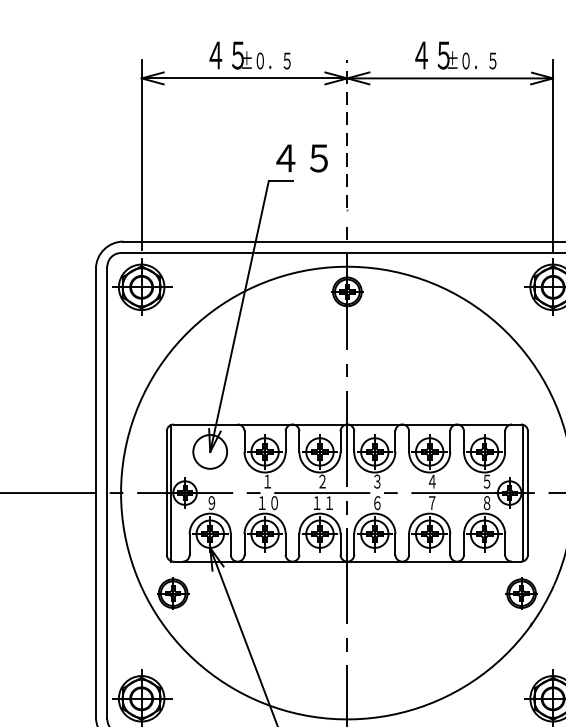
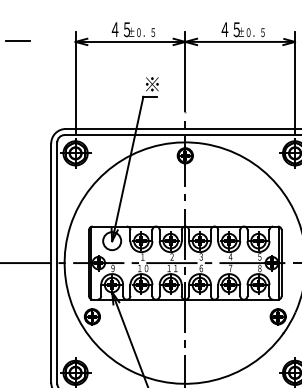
line: (32, 77) -> (17, 41), added
line: (347, 133) -> (185, 71), dashed -> solid
text: (300, 158) -> (160, 84), ４５ -> ※

